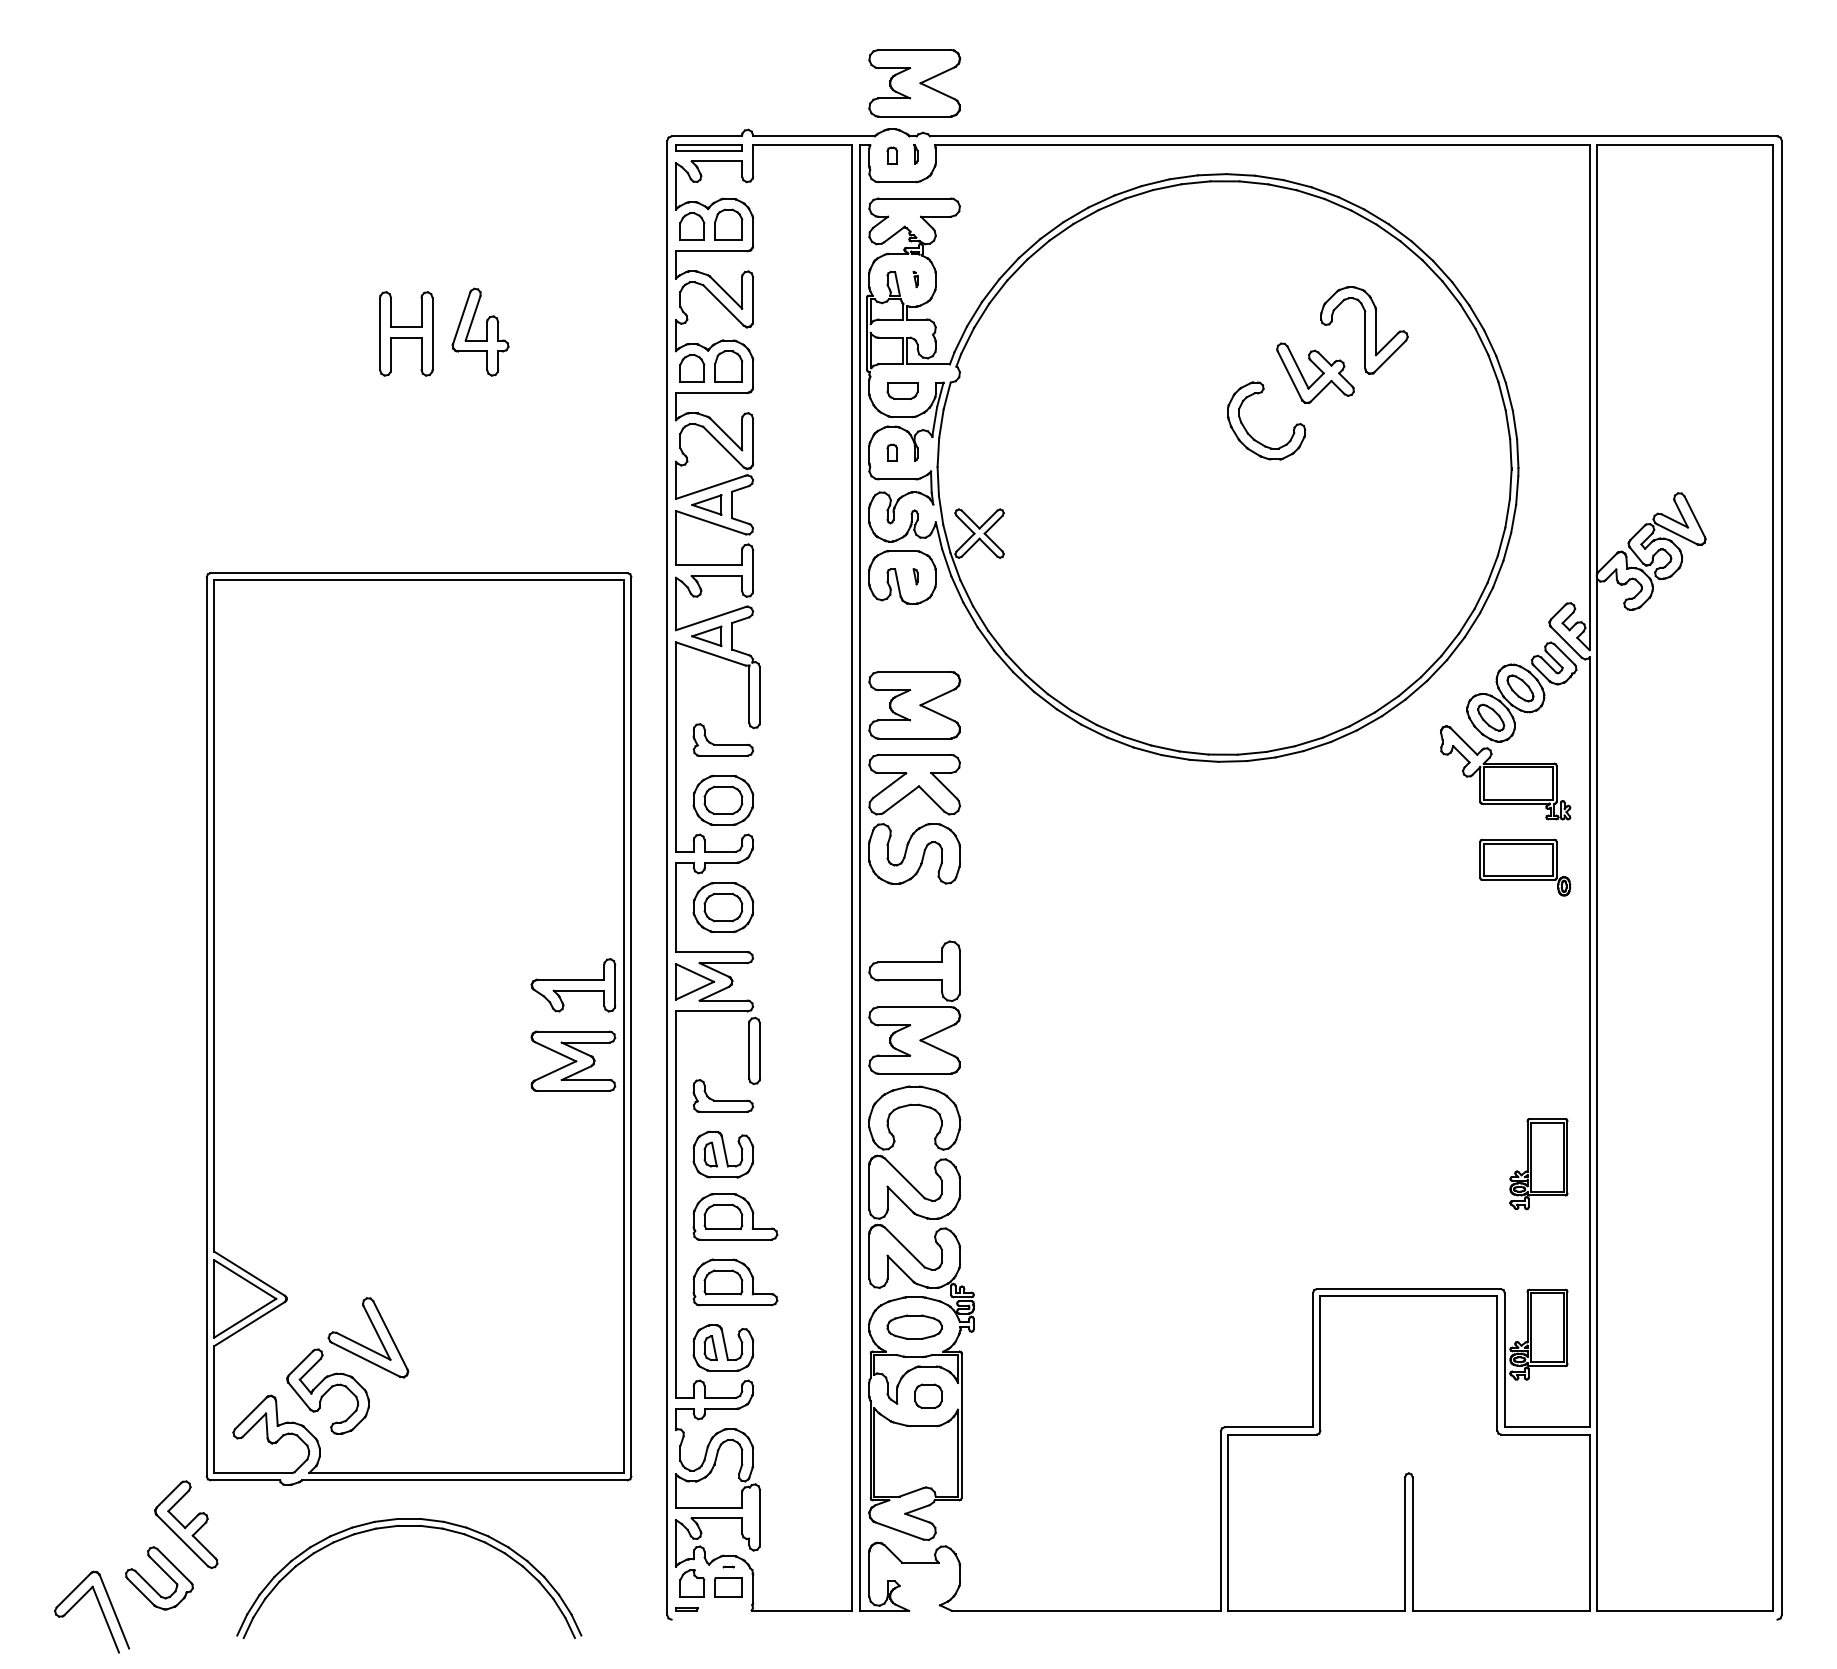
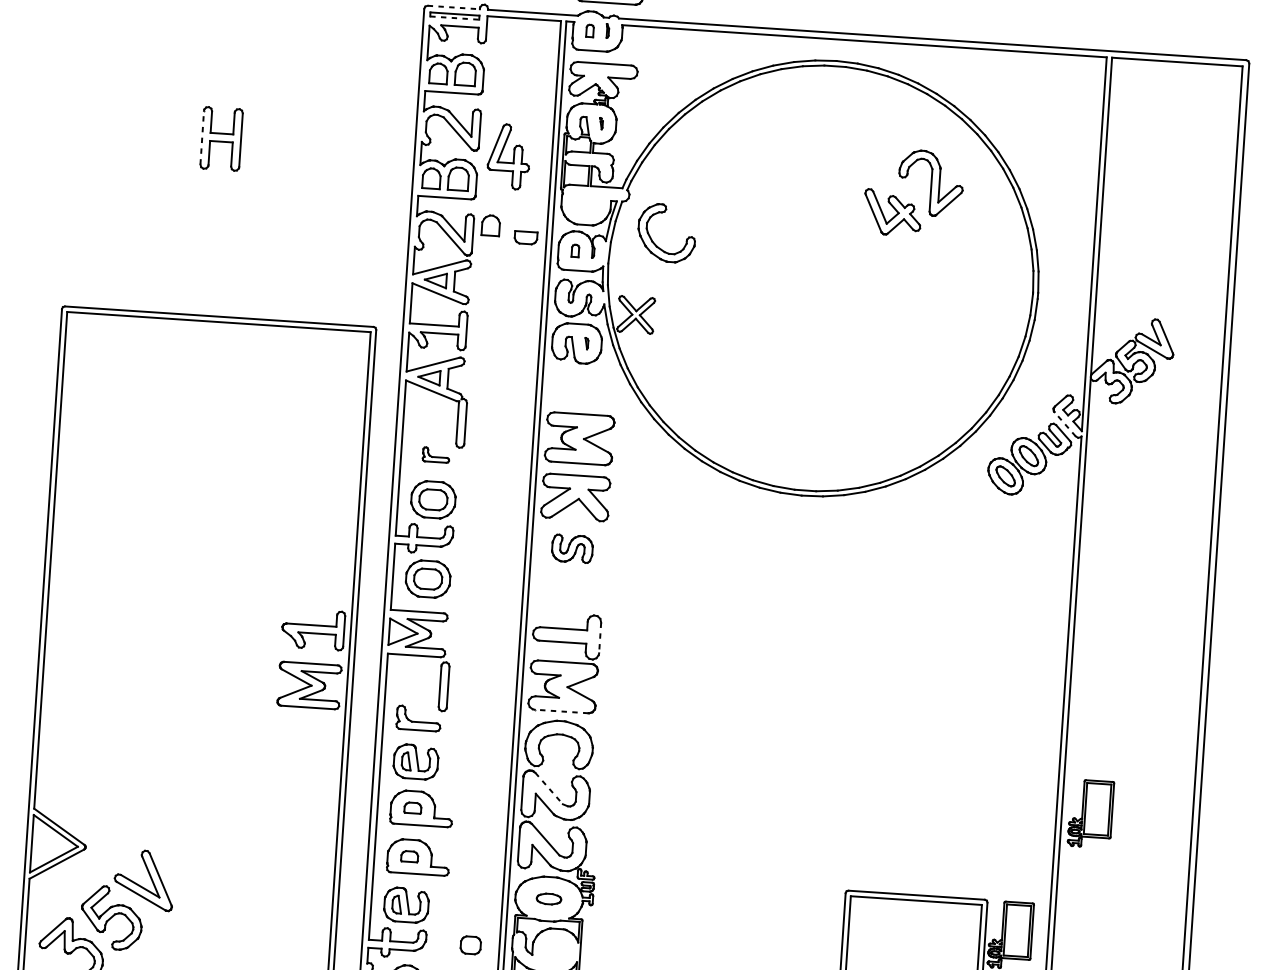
line: (707, 136) -> (454, 7), solid -> dashed
line: (709, 150) -> (455, 18), solid -> dashed
part: (480, 331) -> (509, 156), moved
line: (380, 333) -> (202, 137), solid -> dashed
part: (902, 390) -> (525, 237), moved
part: (776, 425) -> (491, 224), added
part: (1251, 435) -> (654, 243), moved
line: (1566, 642) -> (1065, 424), solid -> dashed
part: (722, 739) -> (435, 454), size x0.6
part: (1505, 772) -> (1013, 517), removed
part: (914, 853) -> (572, 548), size x0.6
part: (1525, 867) -> (1023, 588), removed
line: (960, 971) -> (600, 638), solid -> dashed
line: (914, 1073) -> (561, 711), solid -> dashed
part: (1538, 1164) -> (1090, 814), moved
line: (905, 1178) -> (549, 788), solid -> dashed
part: (723, 1216) -> (412, 807), size x0.6
part: (723, 1282) -> (409, 856), size x0.6
part: (914, 1326) -> (548, 898), size x0.6
part: (928, 1395) -> (470, 944), moved

